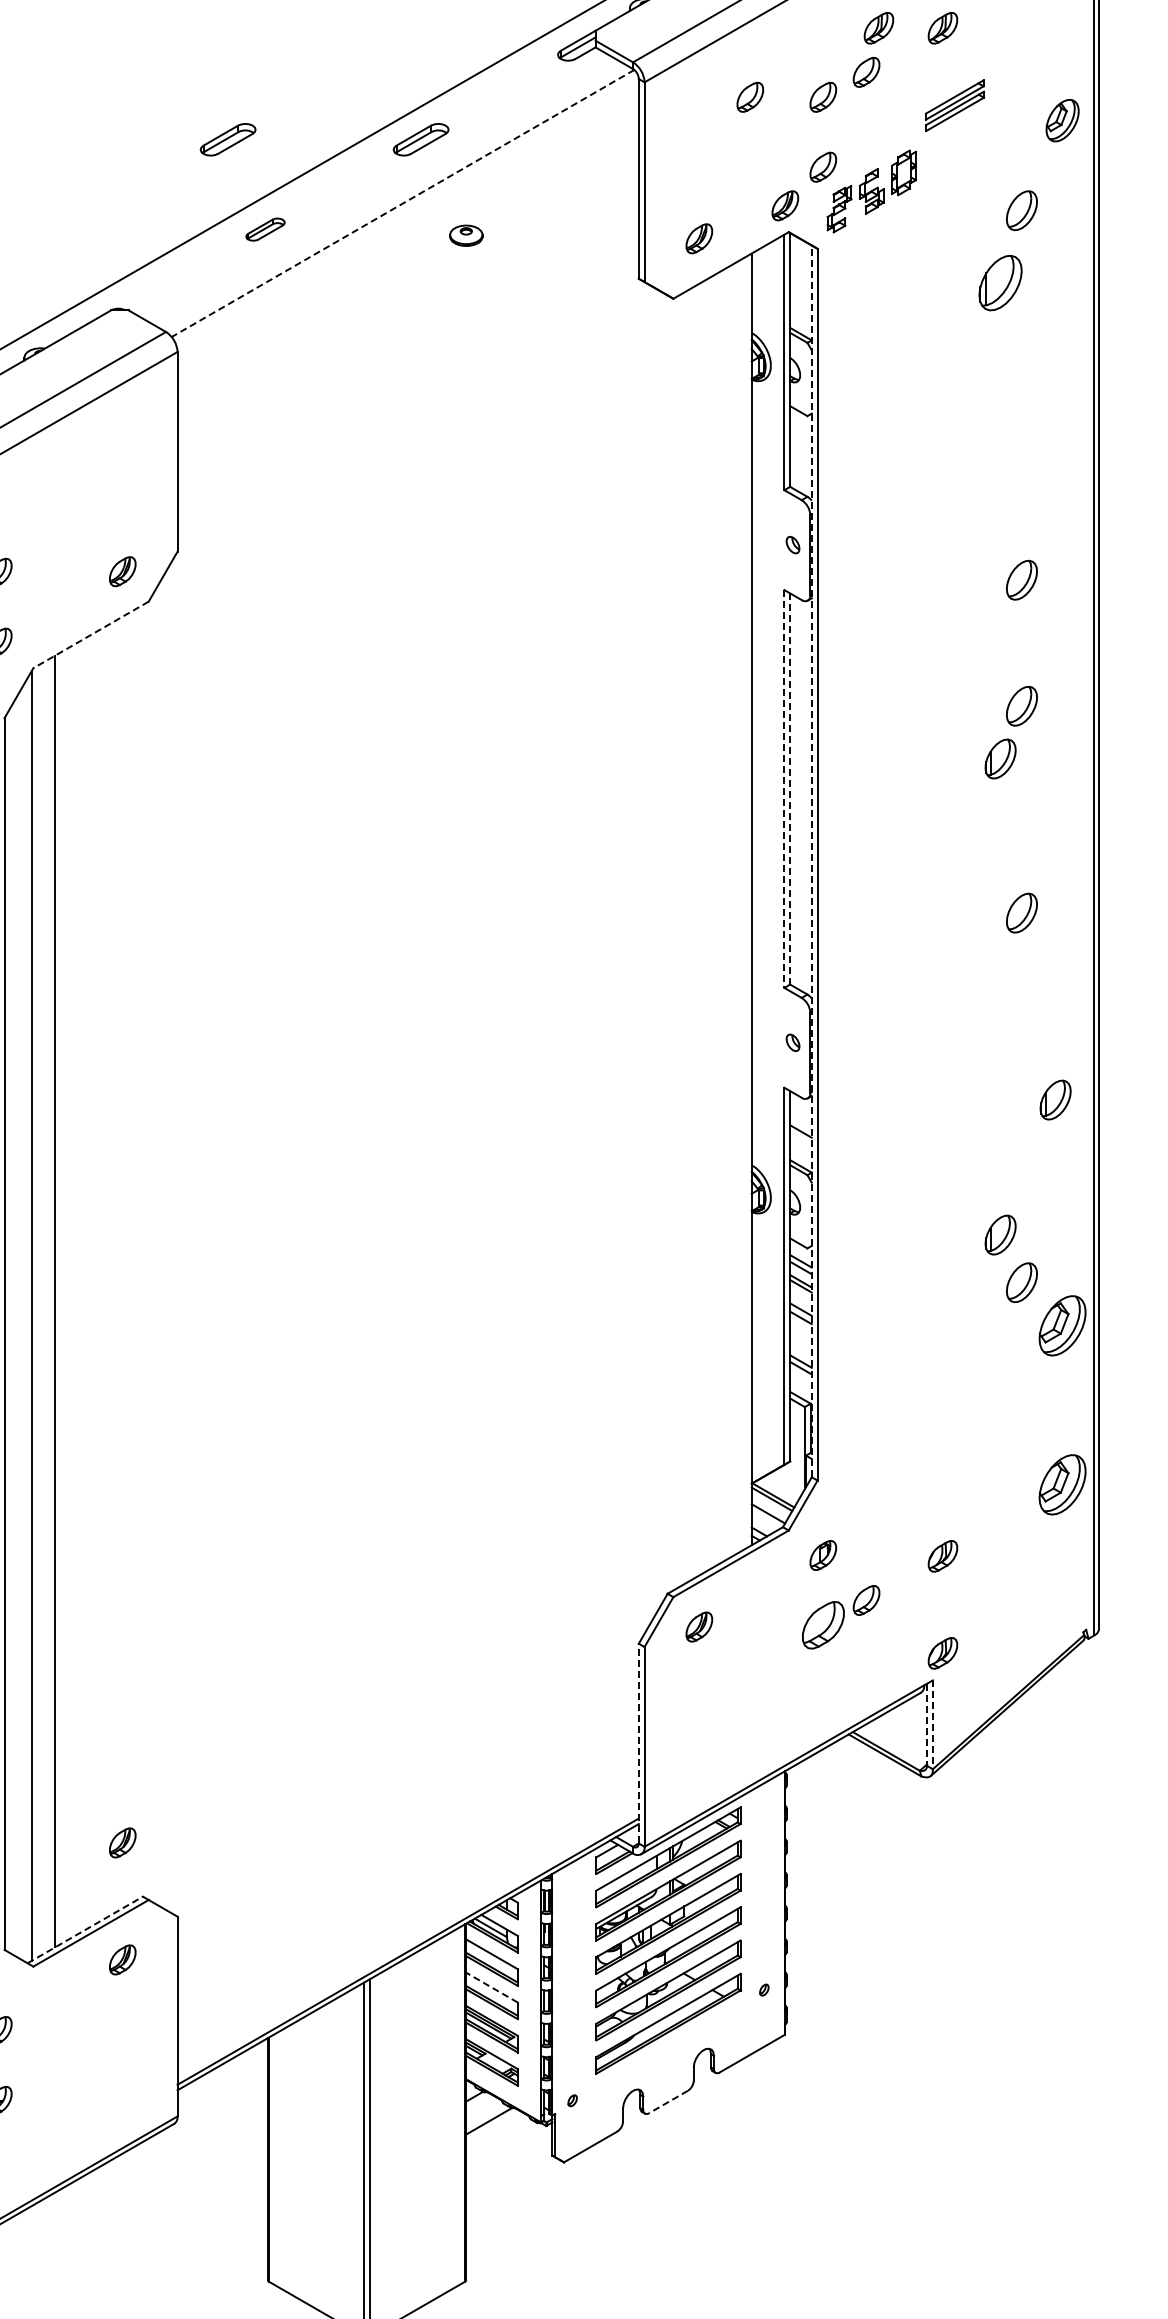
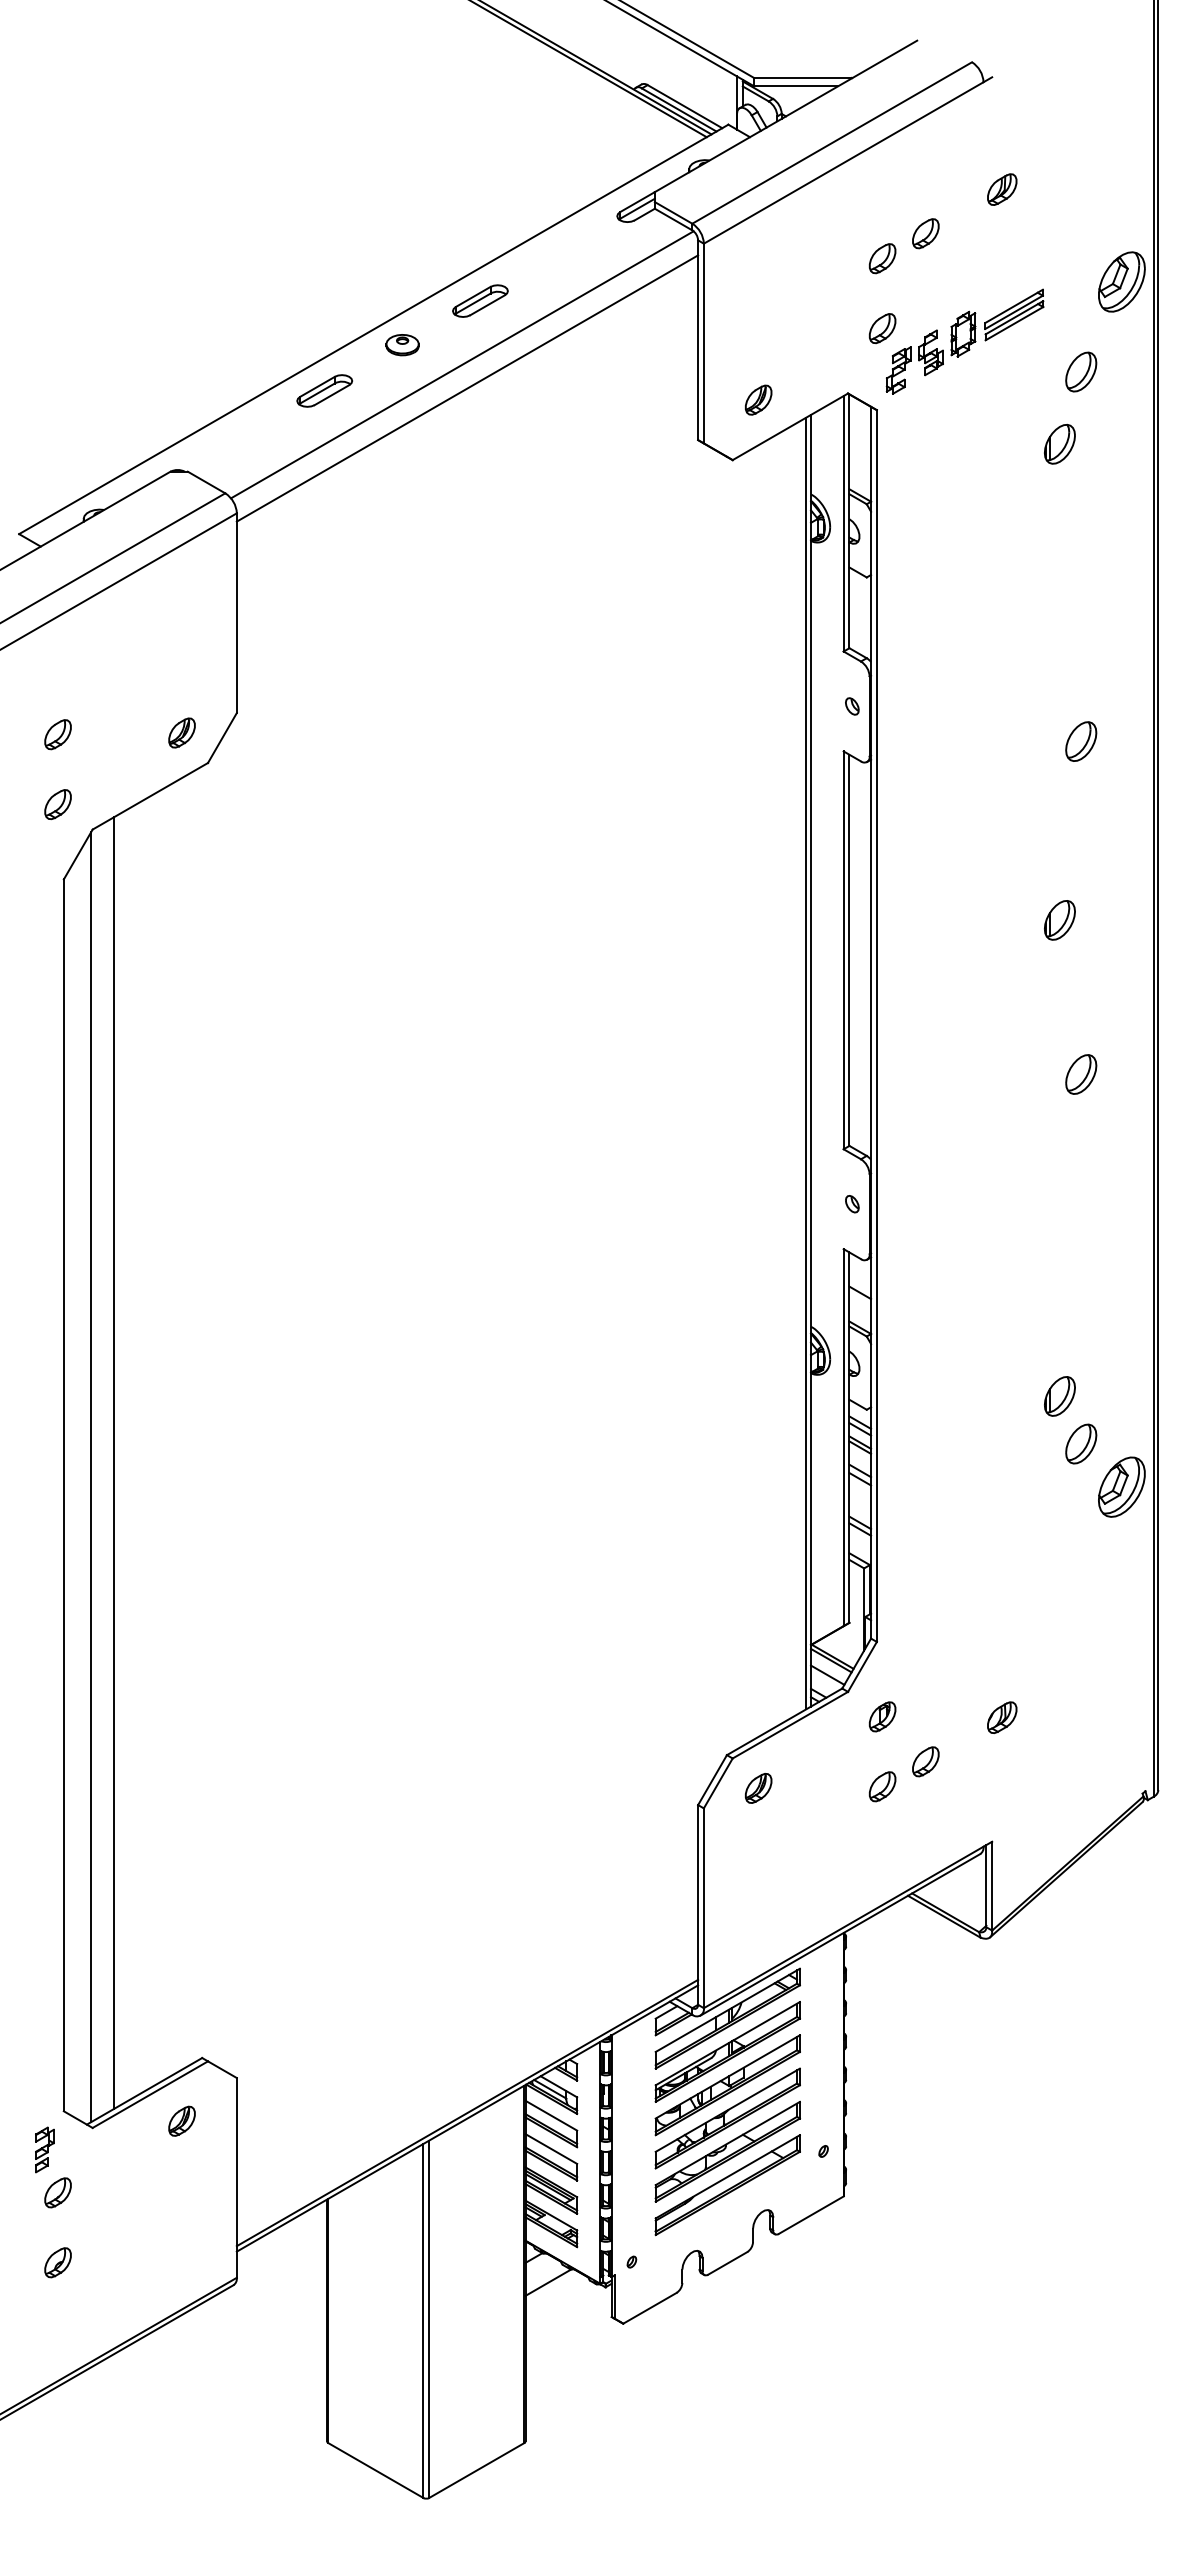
part: (879, 28) -> (938, 189), removed
part: (750, 97) -> (809, 258), removed
part: (955, 105) -> (1014, 314), moved
part: (1062, 120) -> (1121, 281), size x1.43
part: (228, 139) -> (287, 300), removed
line: (402, 204) -> (461, 365), dashed -> solid
part: (785, 205) -> (844, 366), removed
line: (408, 227) -> (467, 388), added
part: (265, 229) -> (324, 390), size x1.43
part: (466, 236) -> (402, 345), moved
part: (1000, 282) -> (1059, 443), size x0.71
line: (91, 635) -> (150, 796), dashed -> solid
part: (1022, 706) -> (1081, 867), removed
line: (784, 789) -> (843, 950), dashed -> solid
line: (790, 789) -> (849, 950), dashed -> solid
line: (812, 861) -> (871, 1022), dashed -> solid
line: (747, 902) -> (806, 1063), added
part: (1055, 1100) -> (1114, 1261), removed
part: (1062, 1484) -> (1121, 1645), removed
part: (823, 1625) -> (882, 1786), size x0.62
part: (943, 1653) -> (1002, 1814), removed
line: (927, 1725) -> (986, 1886), dashed -> solid
line: (933, 1725) -> (992, 1886), dashed -> solid
line: (639, 1743) -> (698, 1904), dashed -> solid
part: (122, 1842) -> (181, 2003), removed
line: (85, 1930) -> (144, 2091), dashed -> solid
line: (492, 1988) -> (551, 2149), dashed -> solid
line: (668, 2102) -> (727, 2263), dashed -> solid

